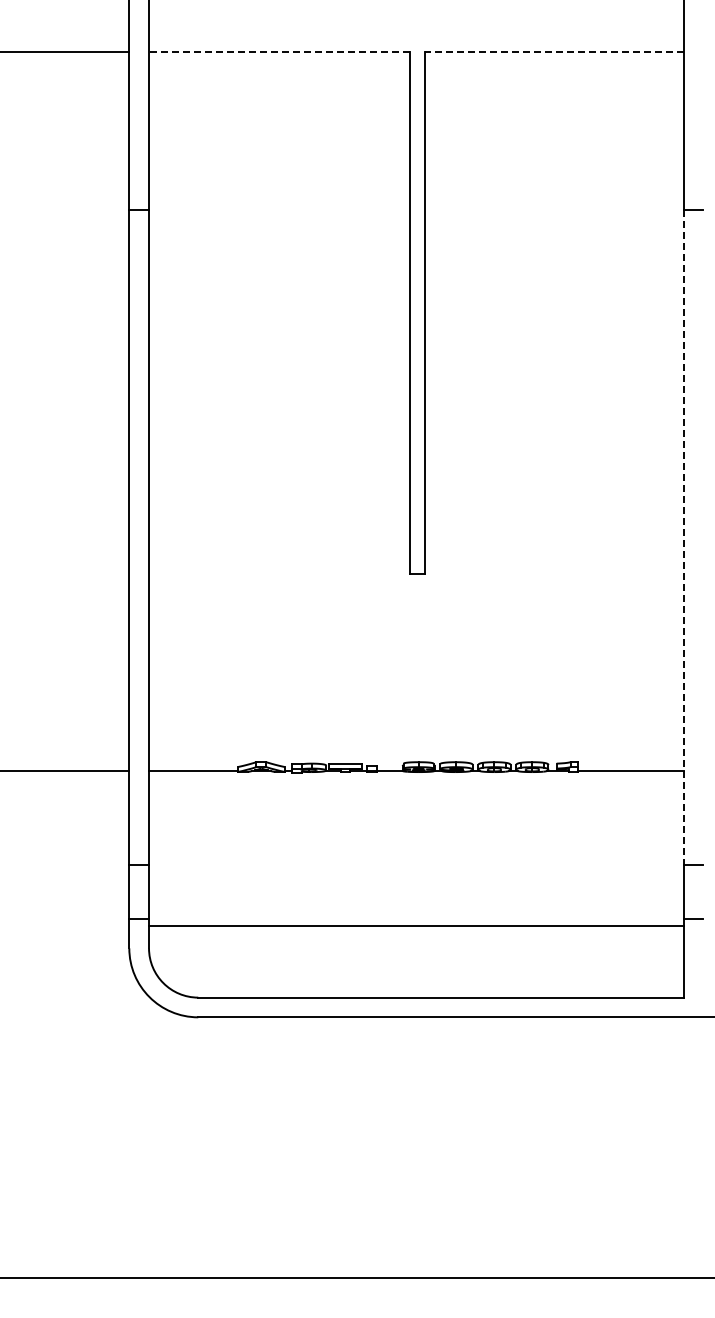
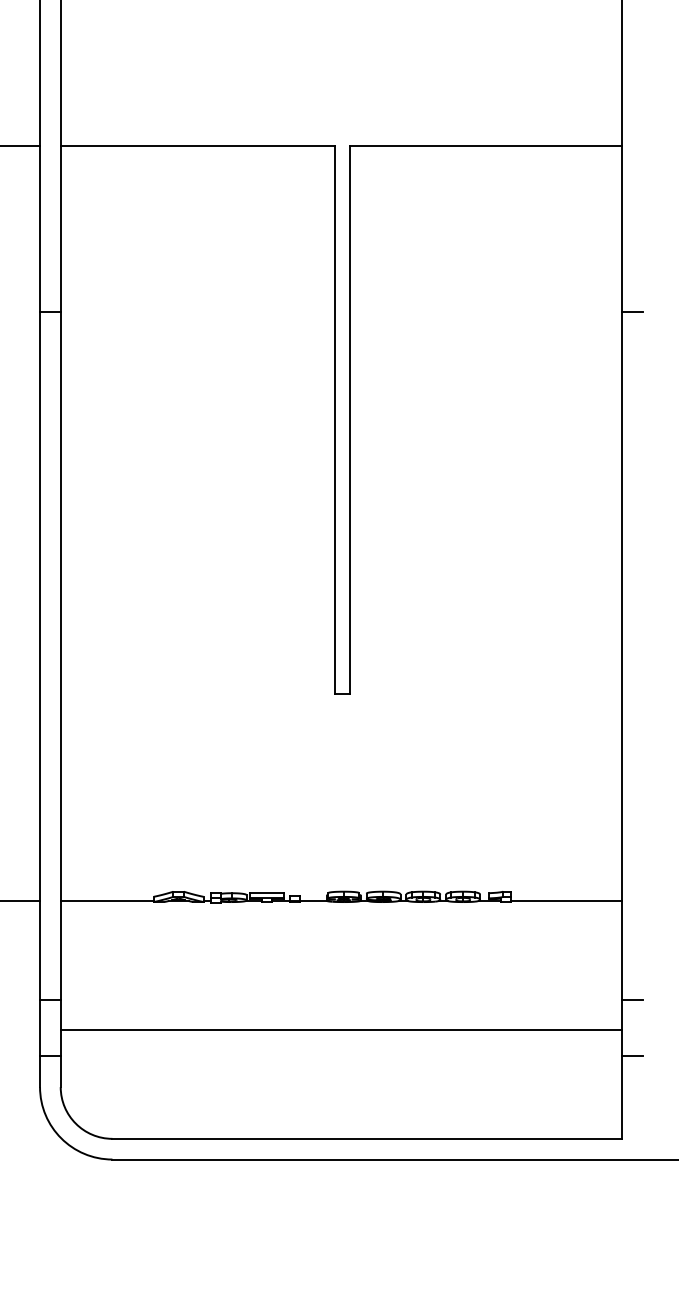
line: (279, 51) -> (197, 145), dashed -> solid
line: (553, 51) -> (485, 145), dashed -> solid
line: (683, 538) -> (621, 656), dashed -> solid
line: (416, 926) -> (341, 1030), moved

